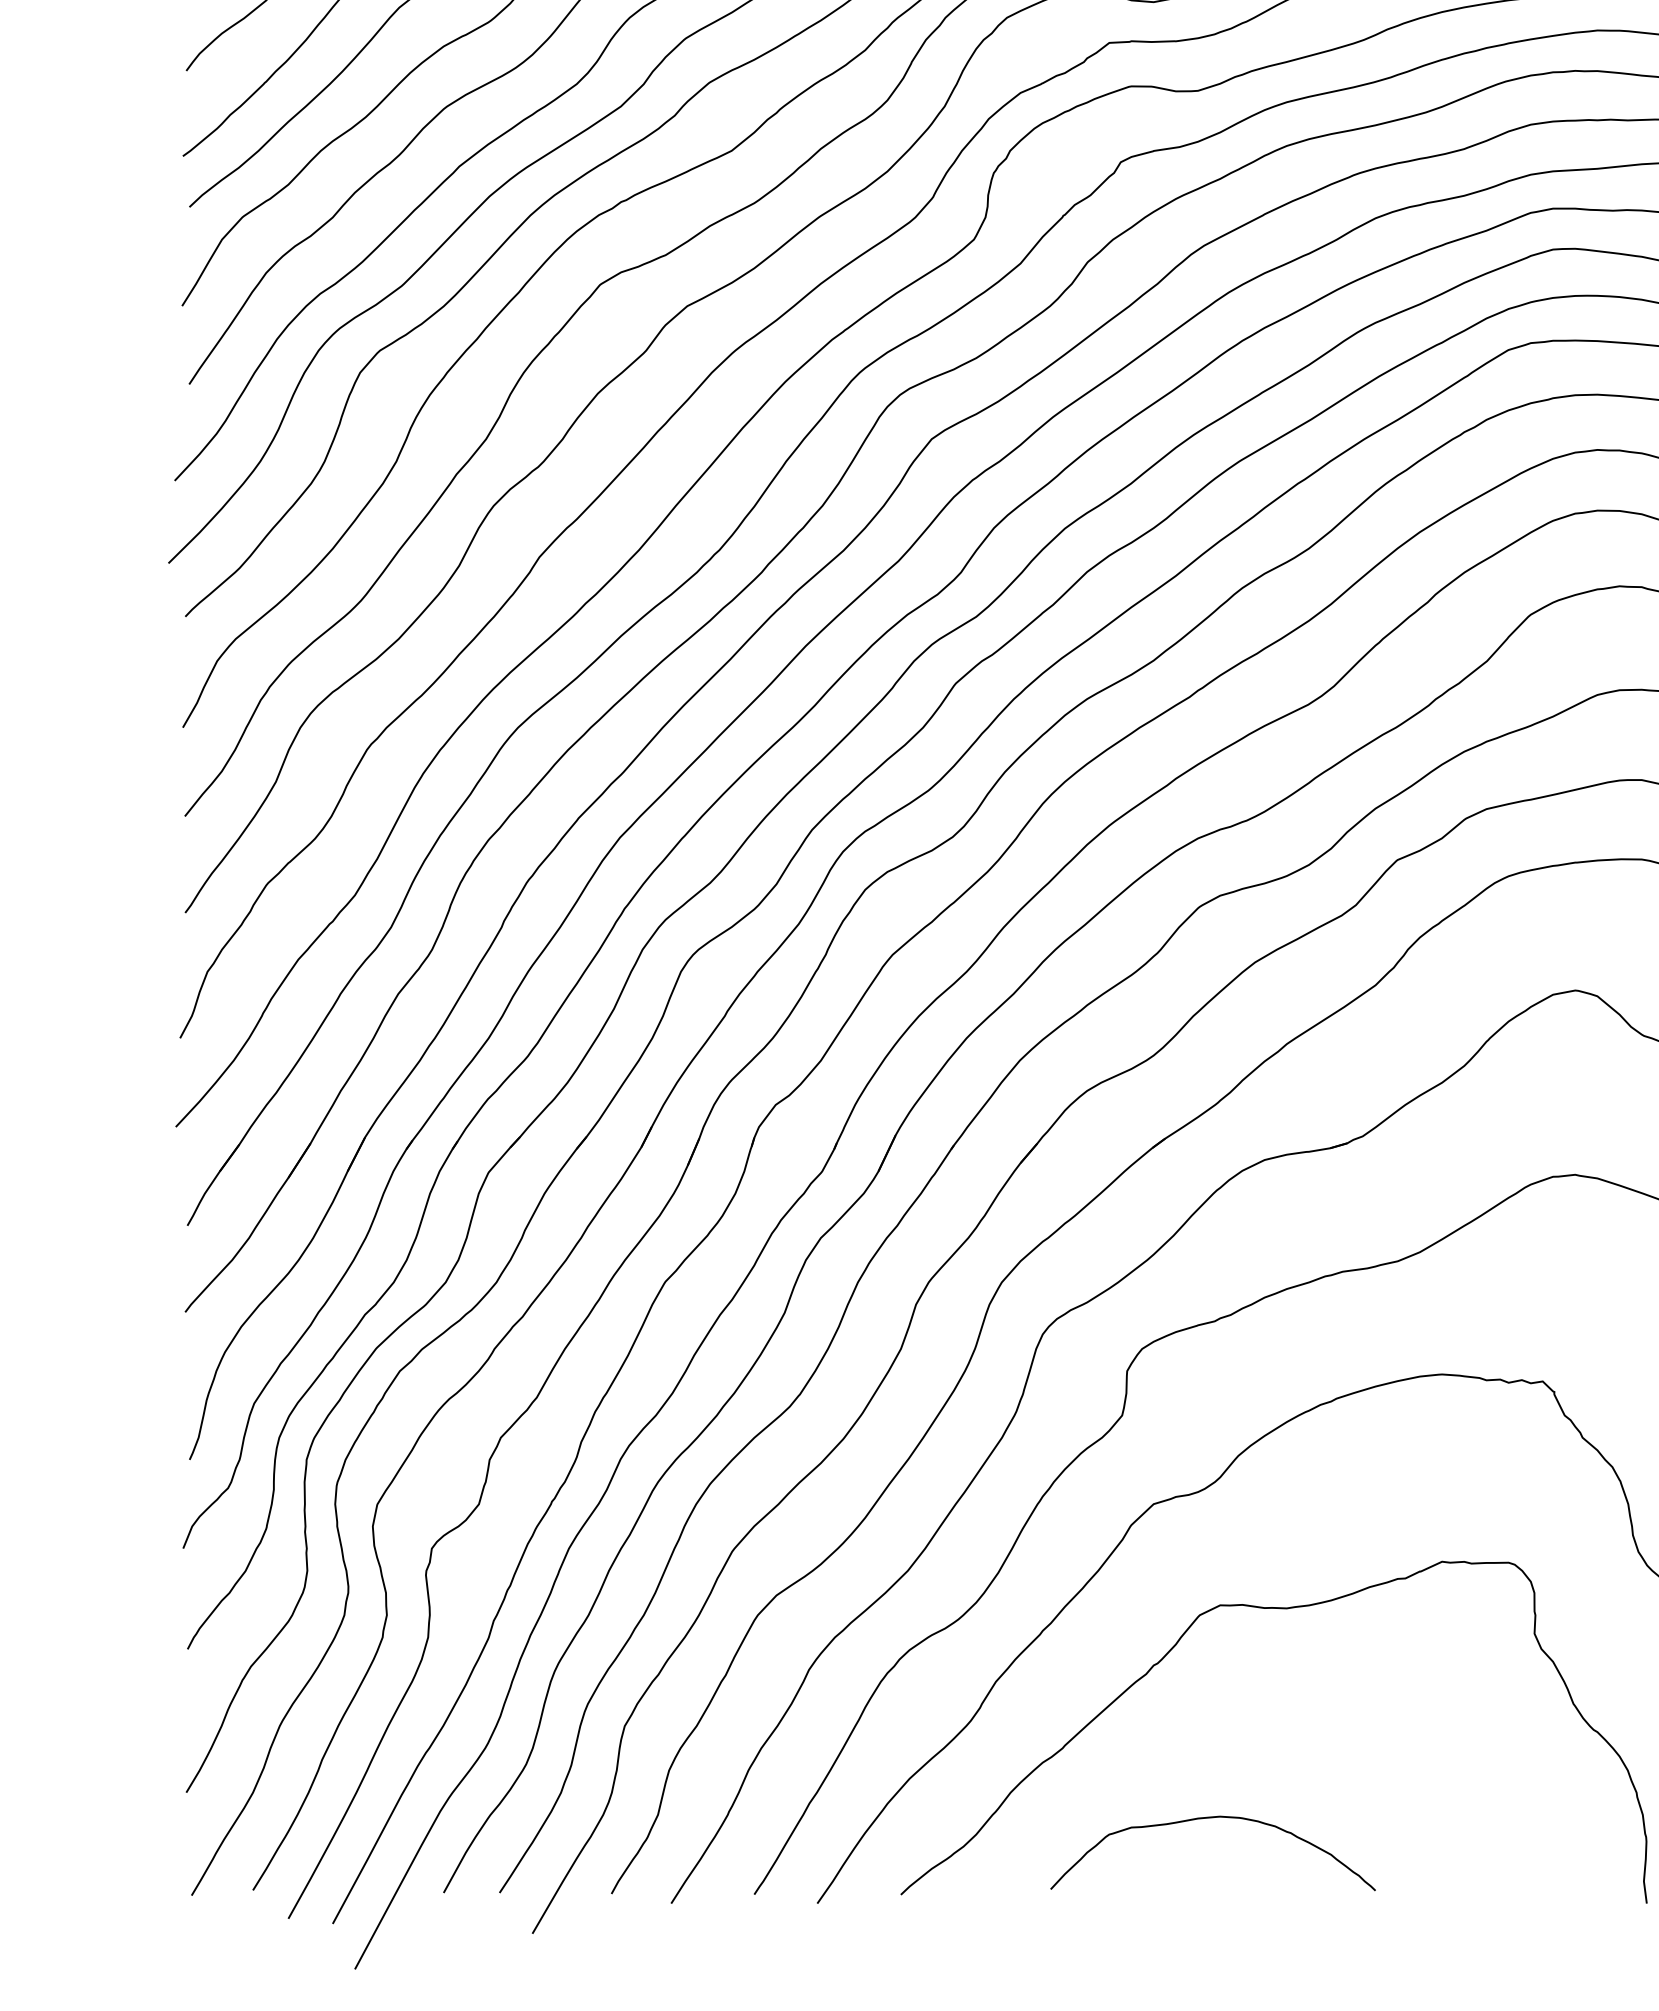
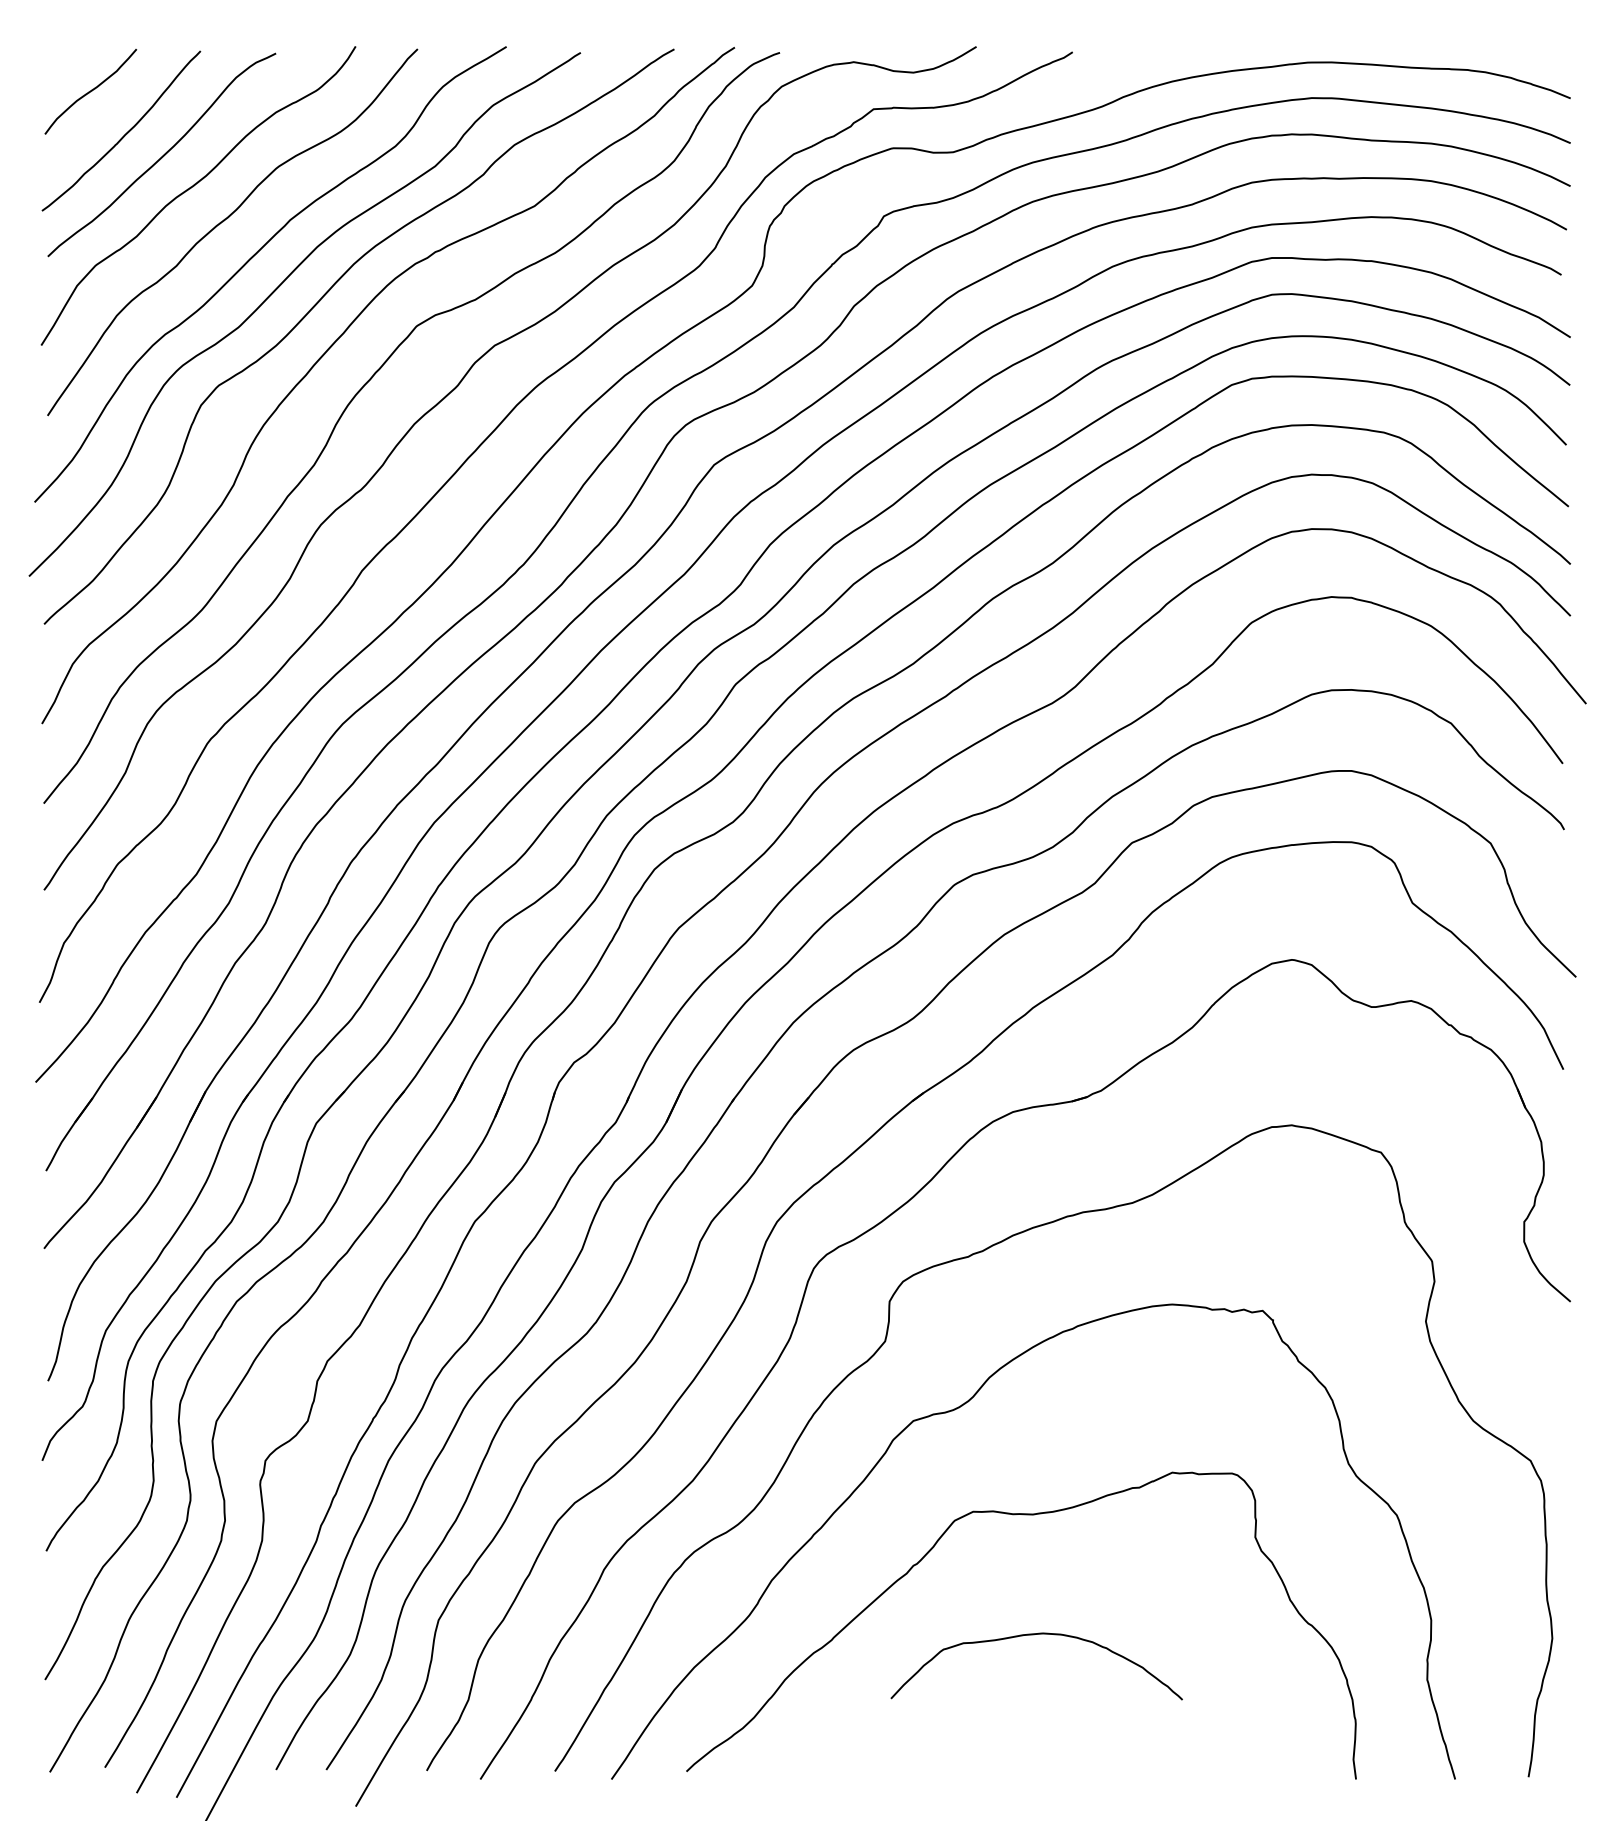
curve: (1210, 1818) -> (1034, 1635), moved

